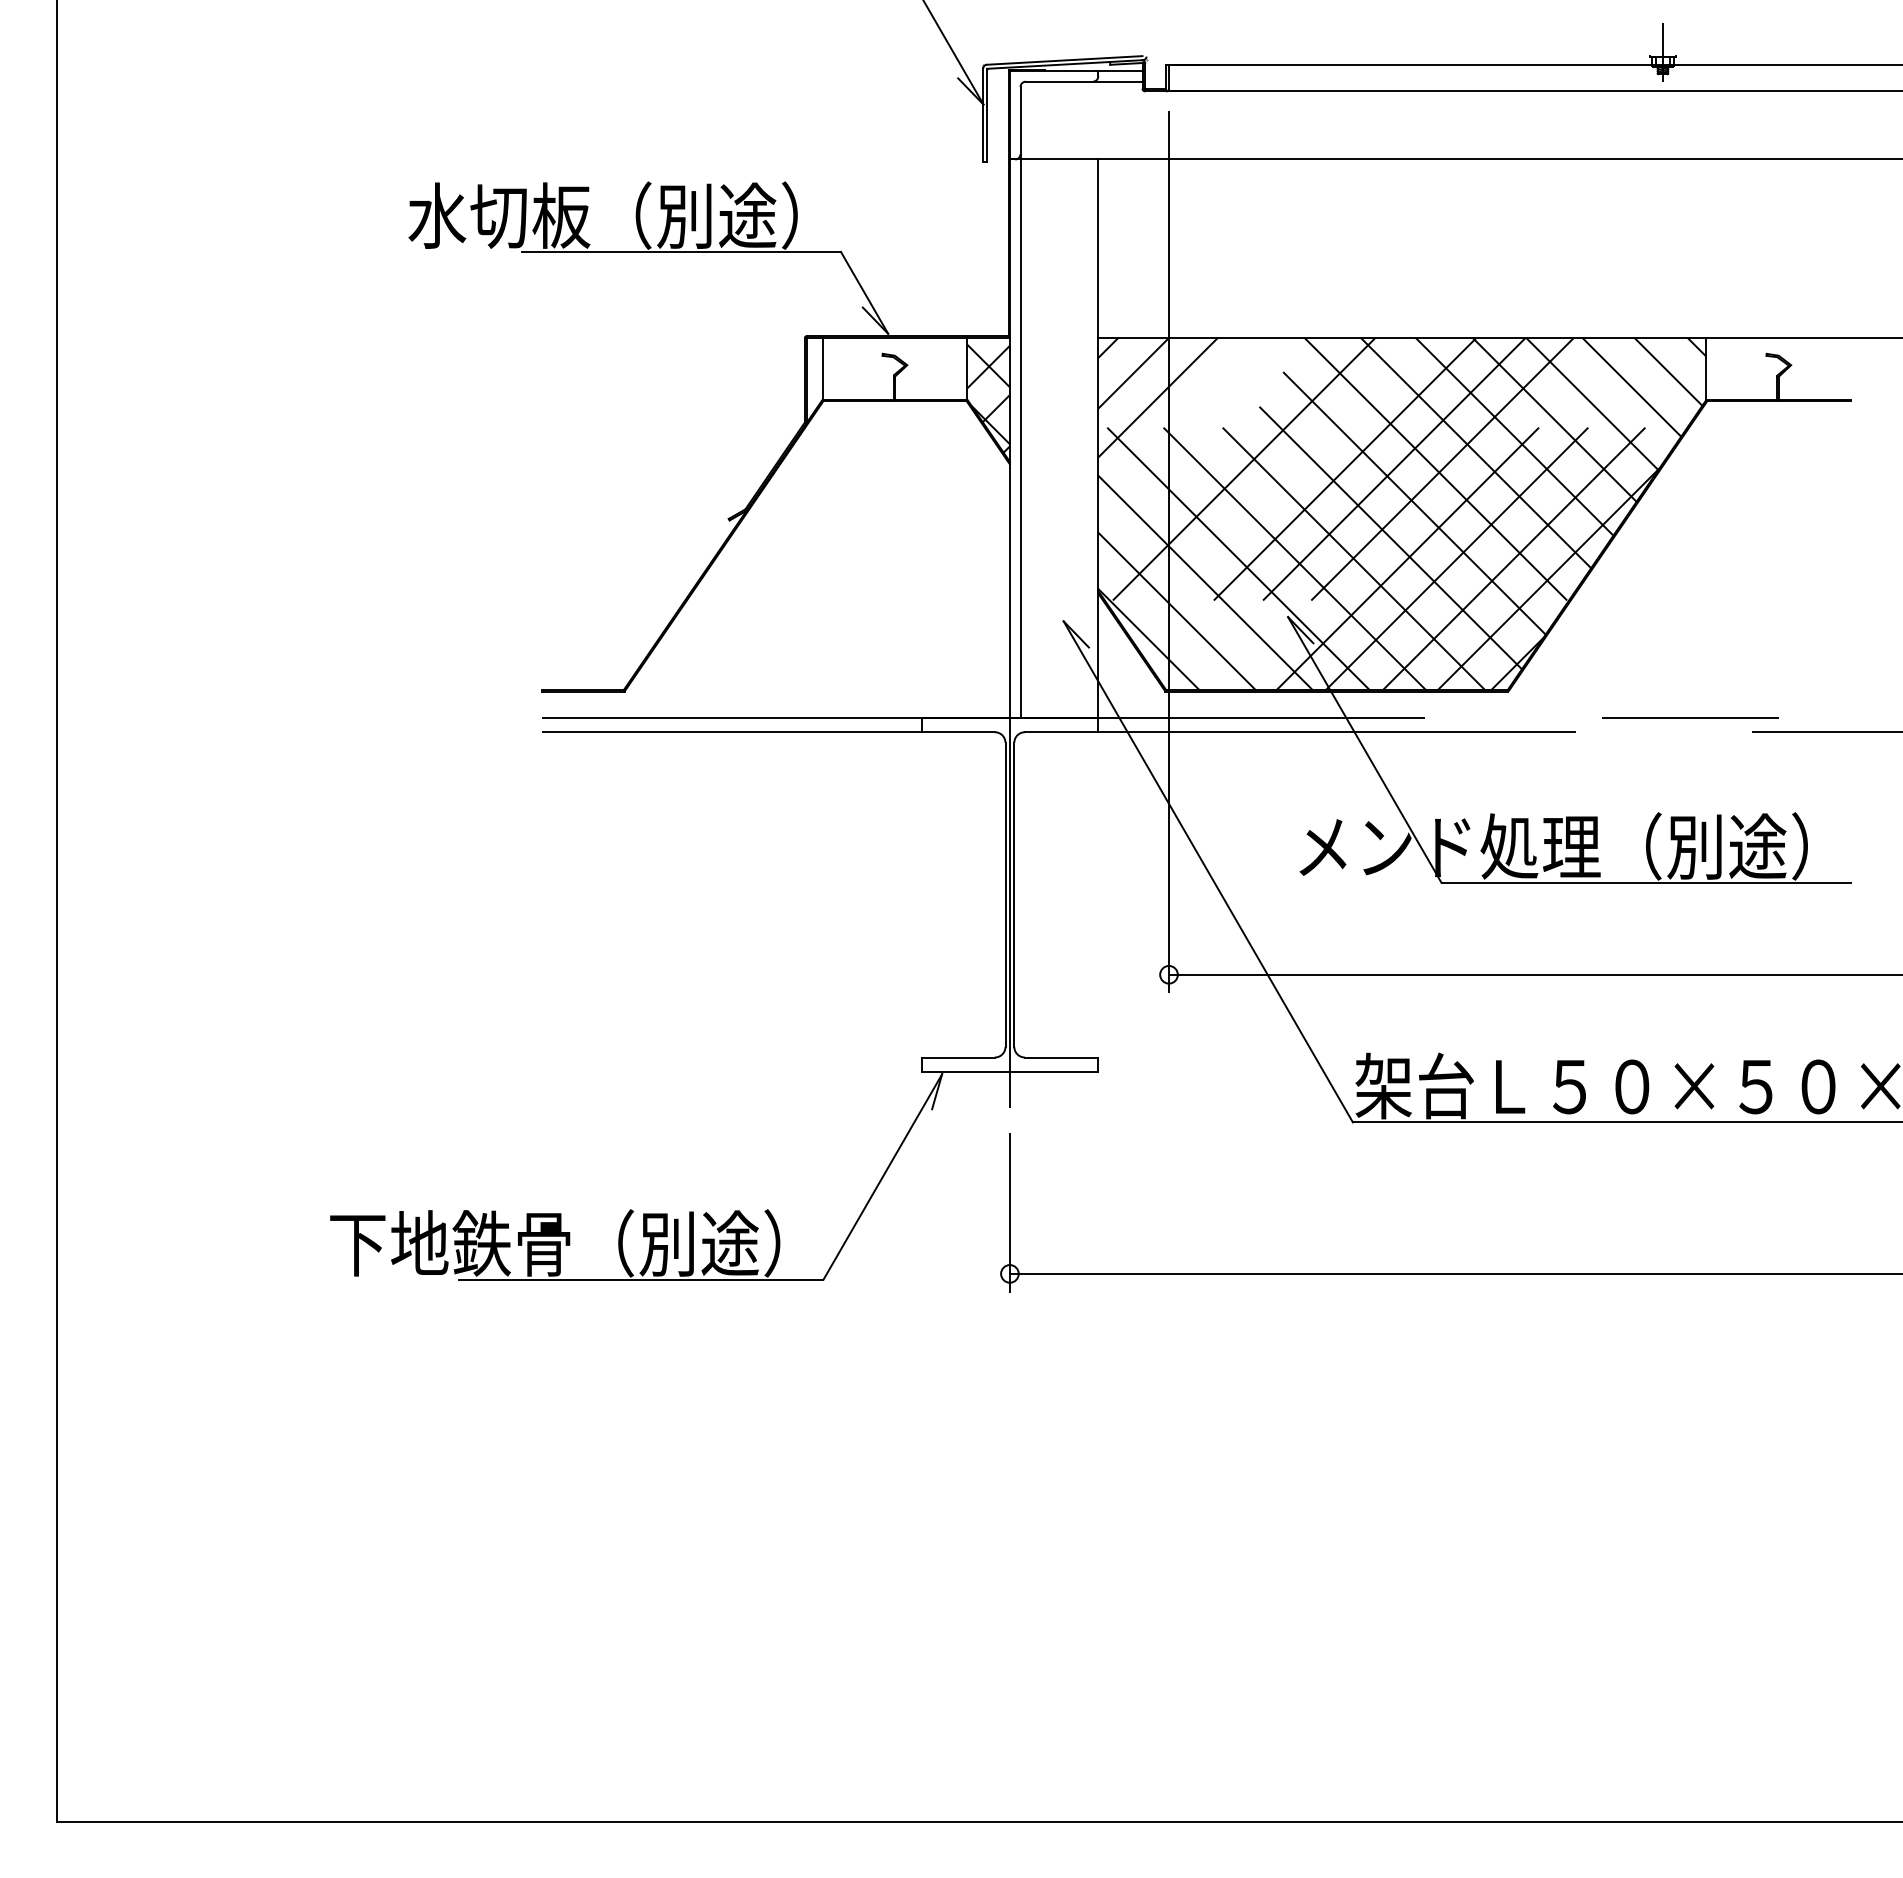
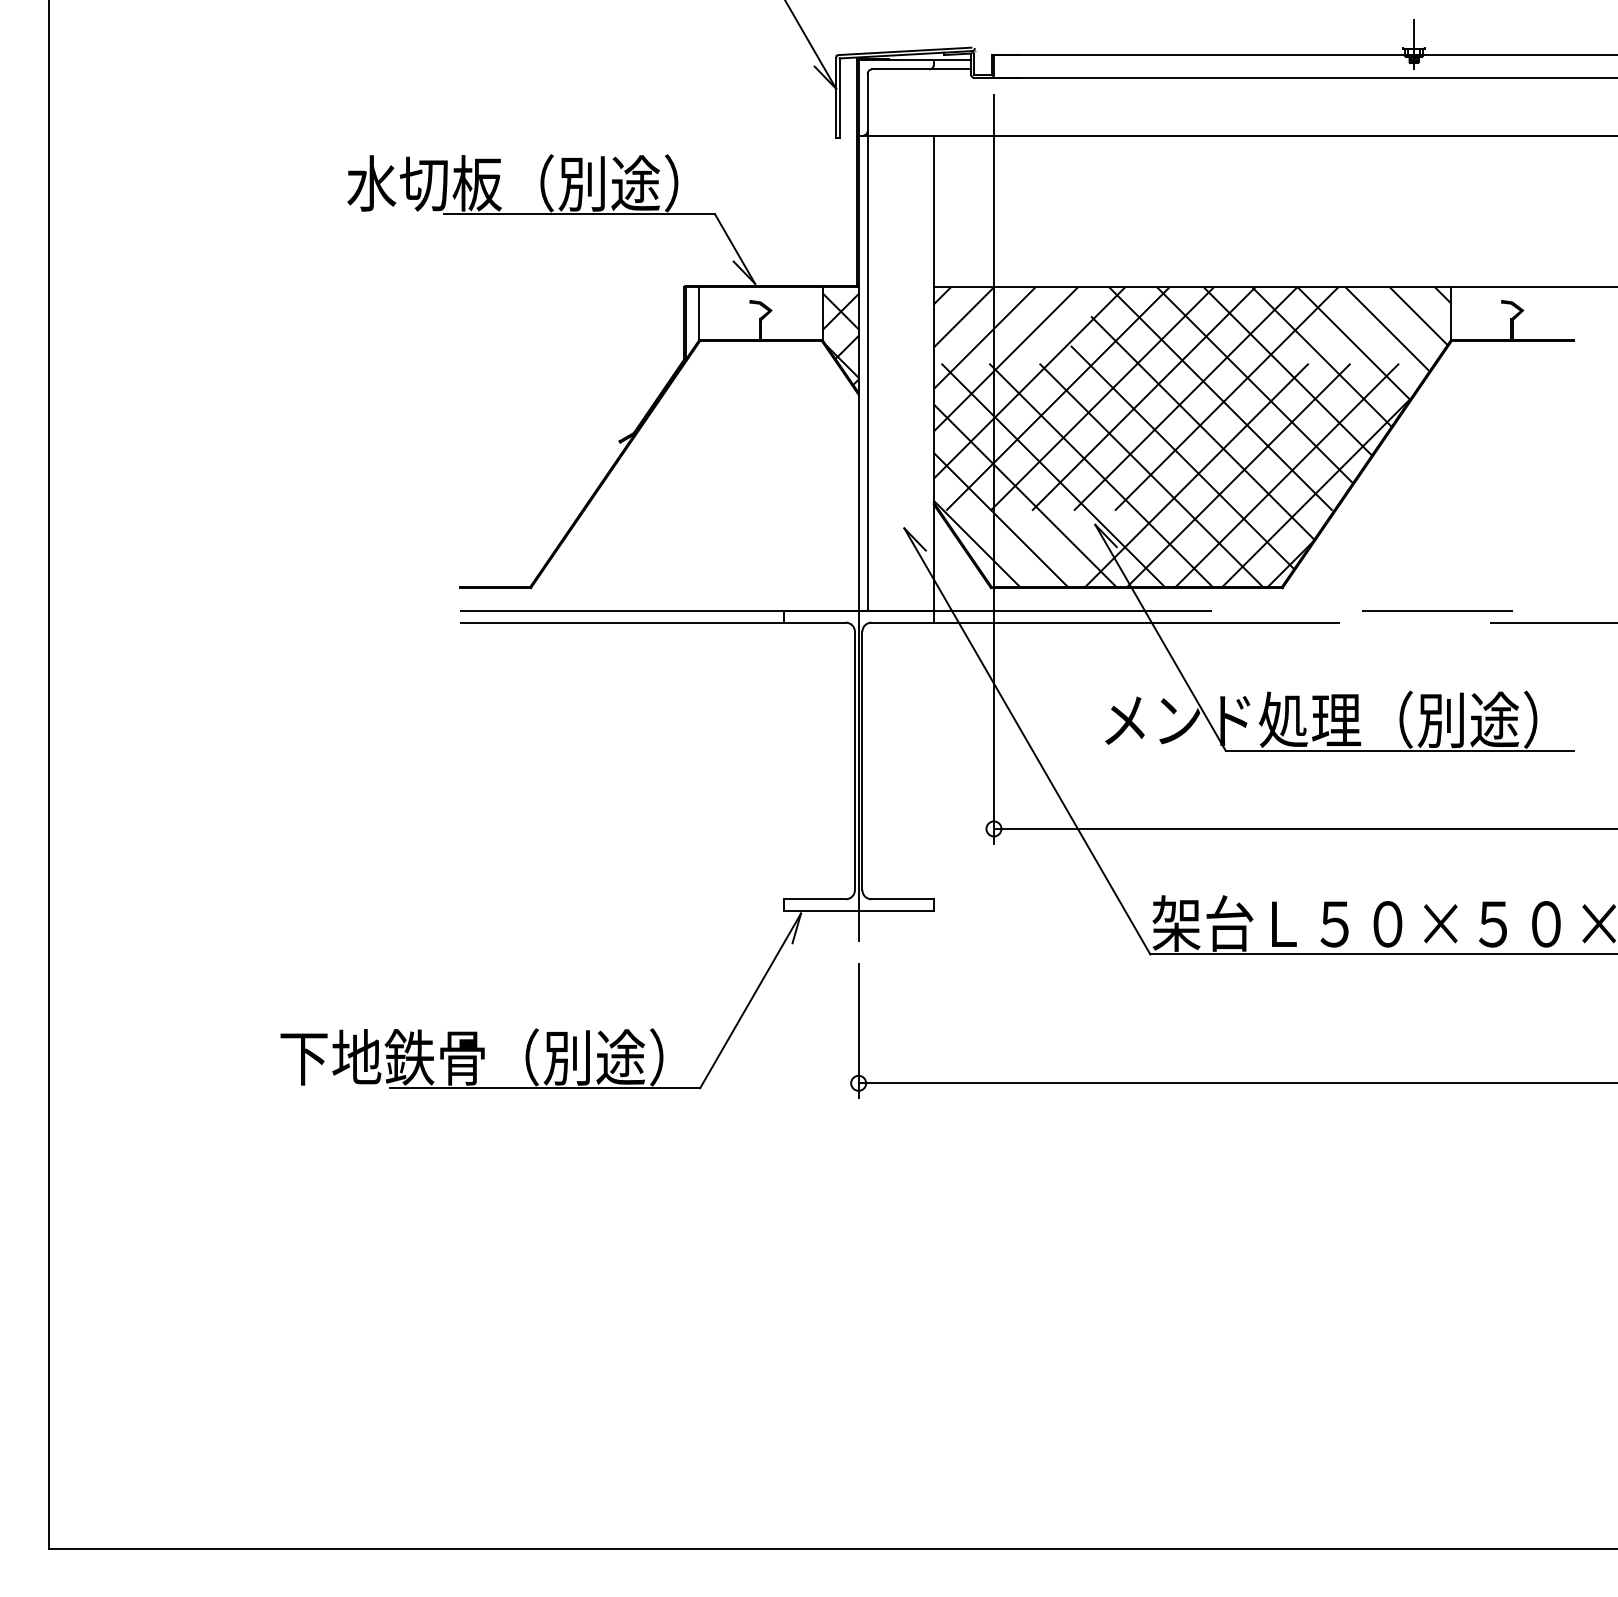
line: (1182, 422) -> (1005, 359), added
line: (1210, 449) -> (1029, 382), added
line: (1277, 487) -> (1086, 414), added

